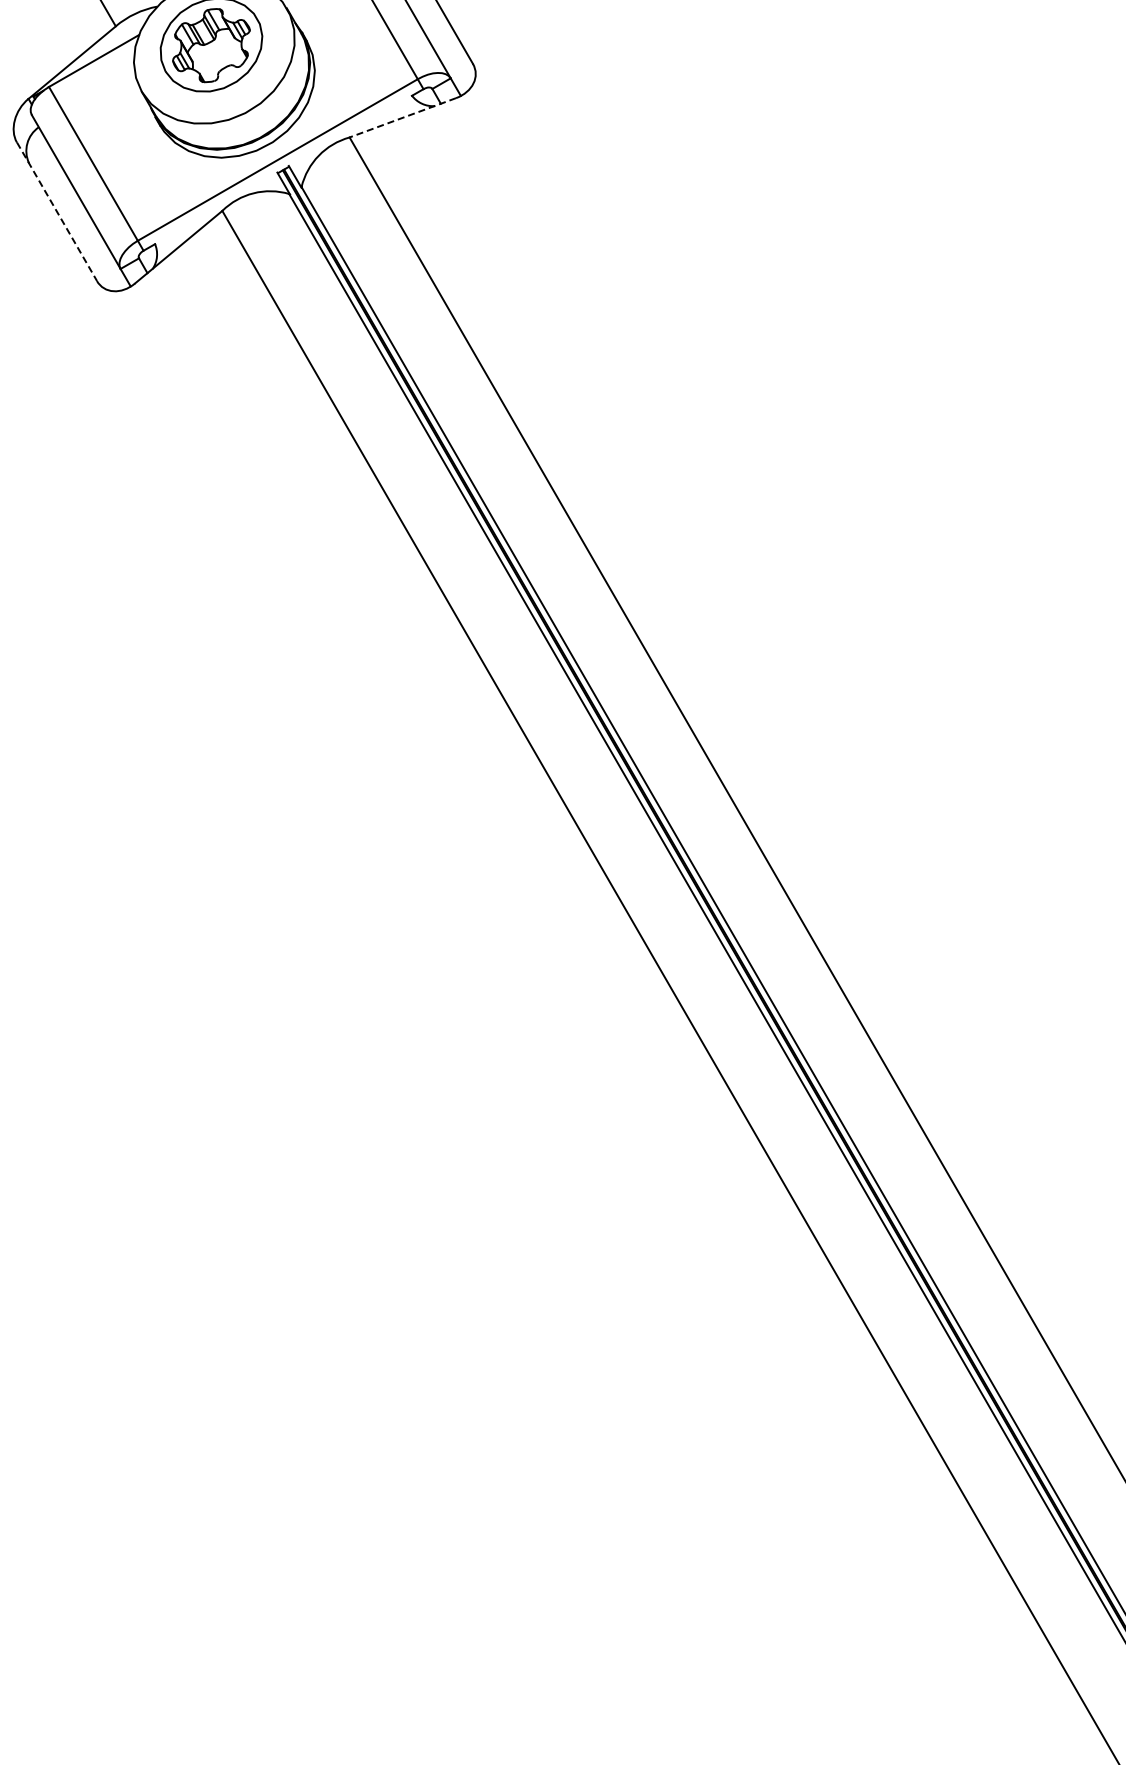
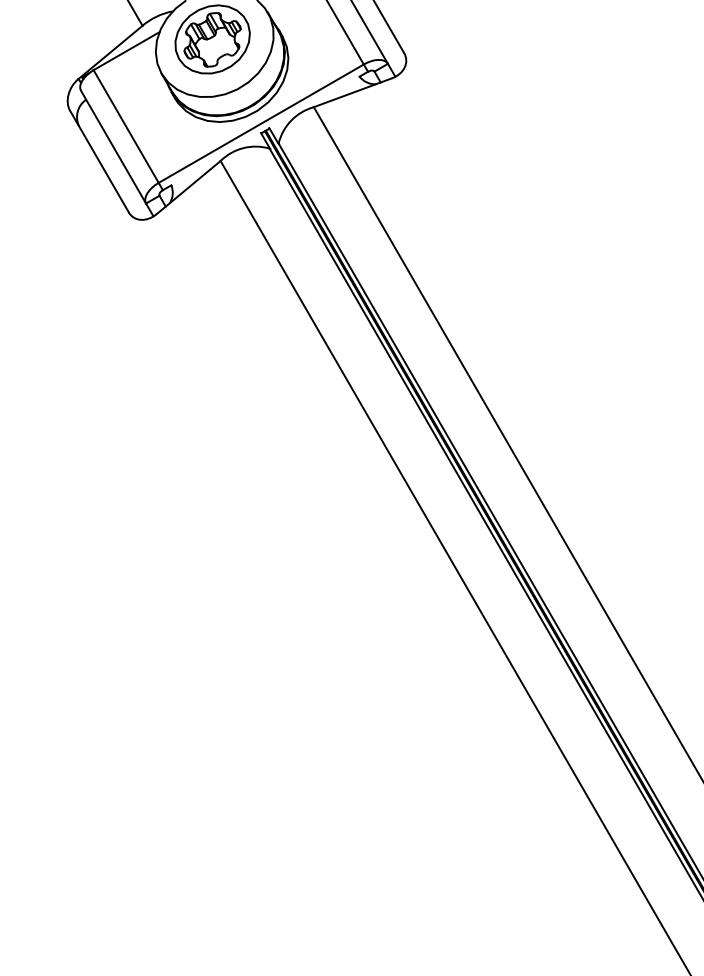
line: (402, 117) -> (352, 92), dashed -> solid
line: (57, 211) -> (99, 161), dashed -> solid

